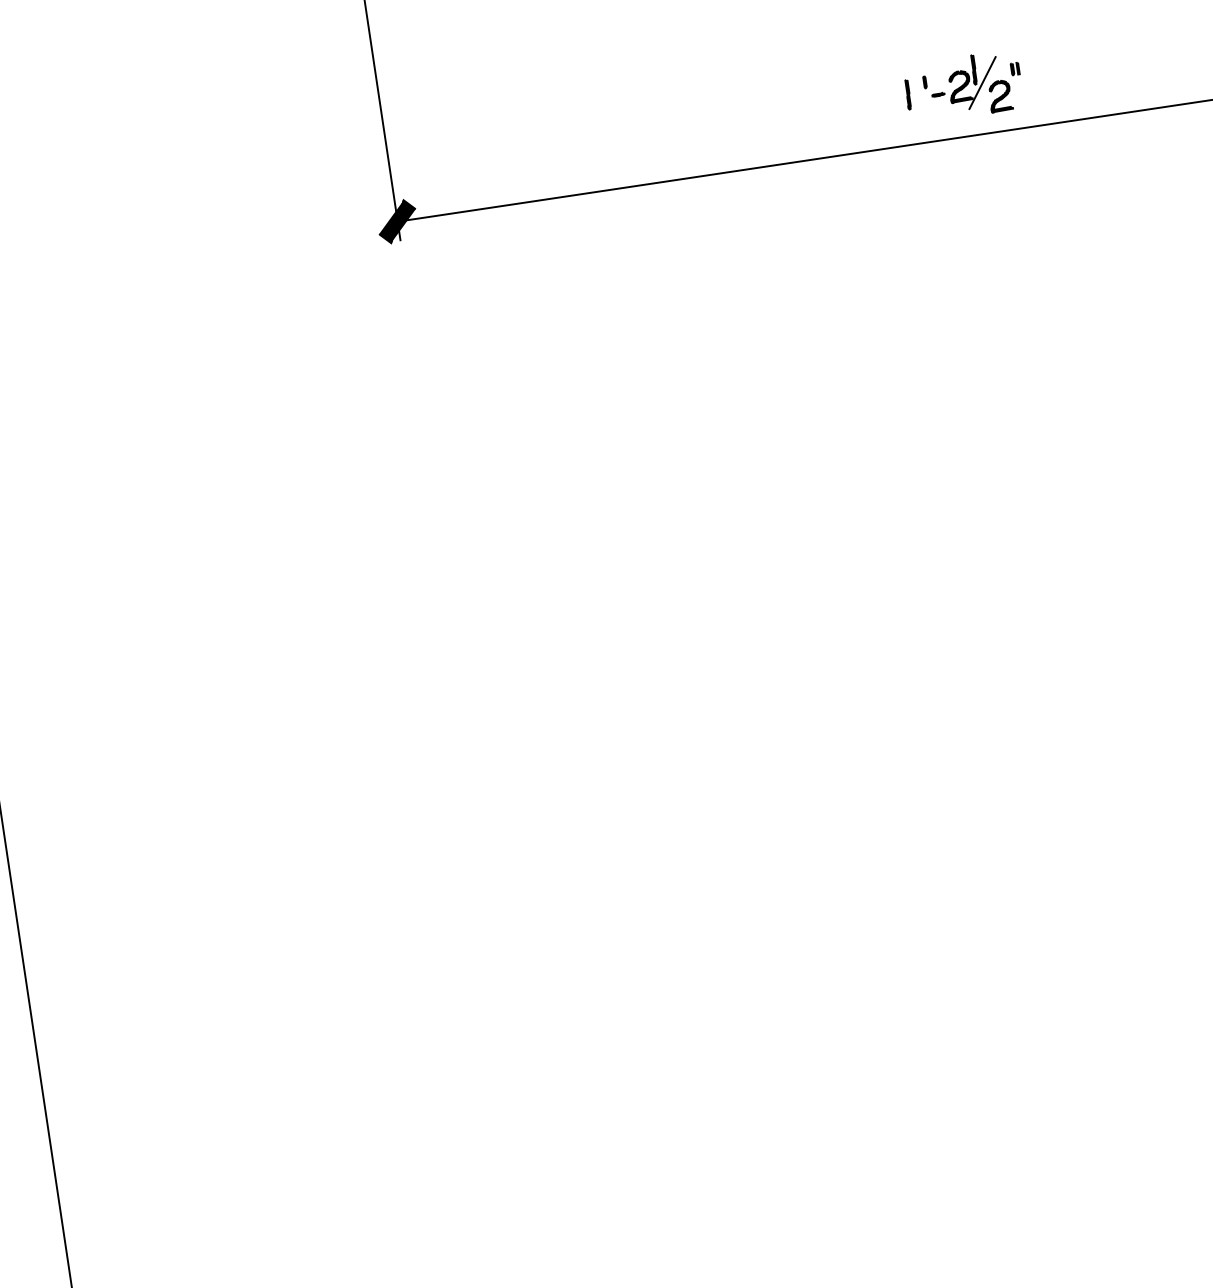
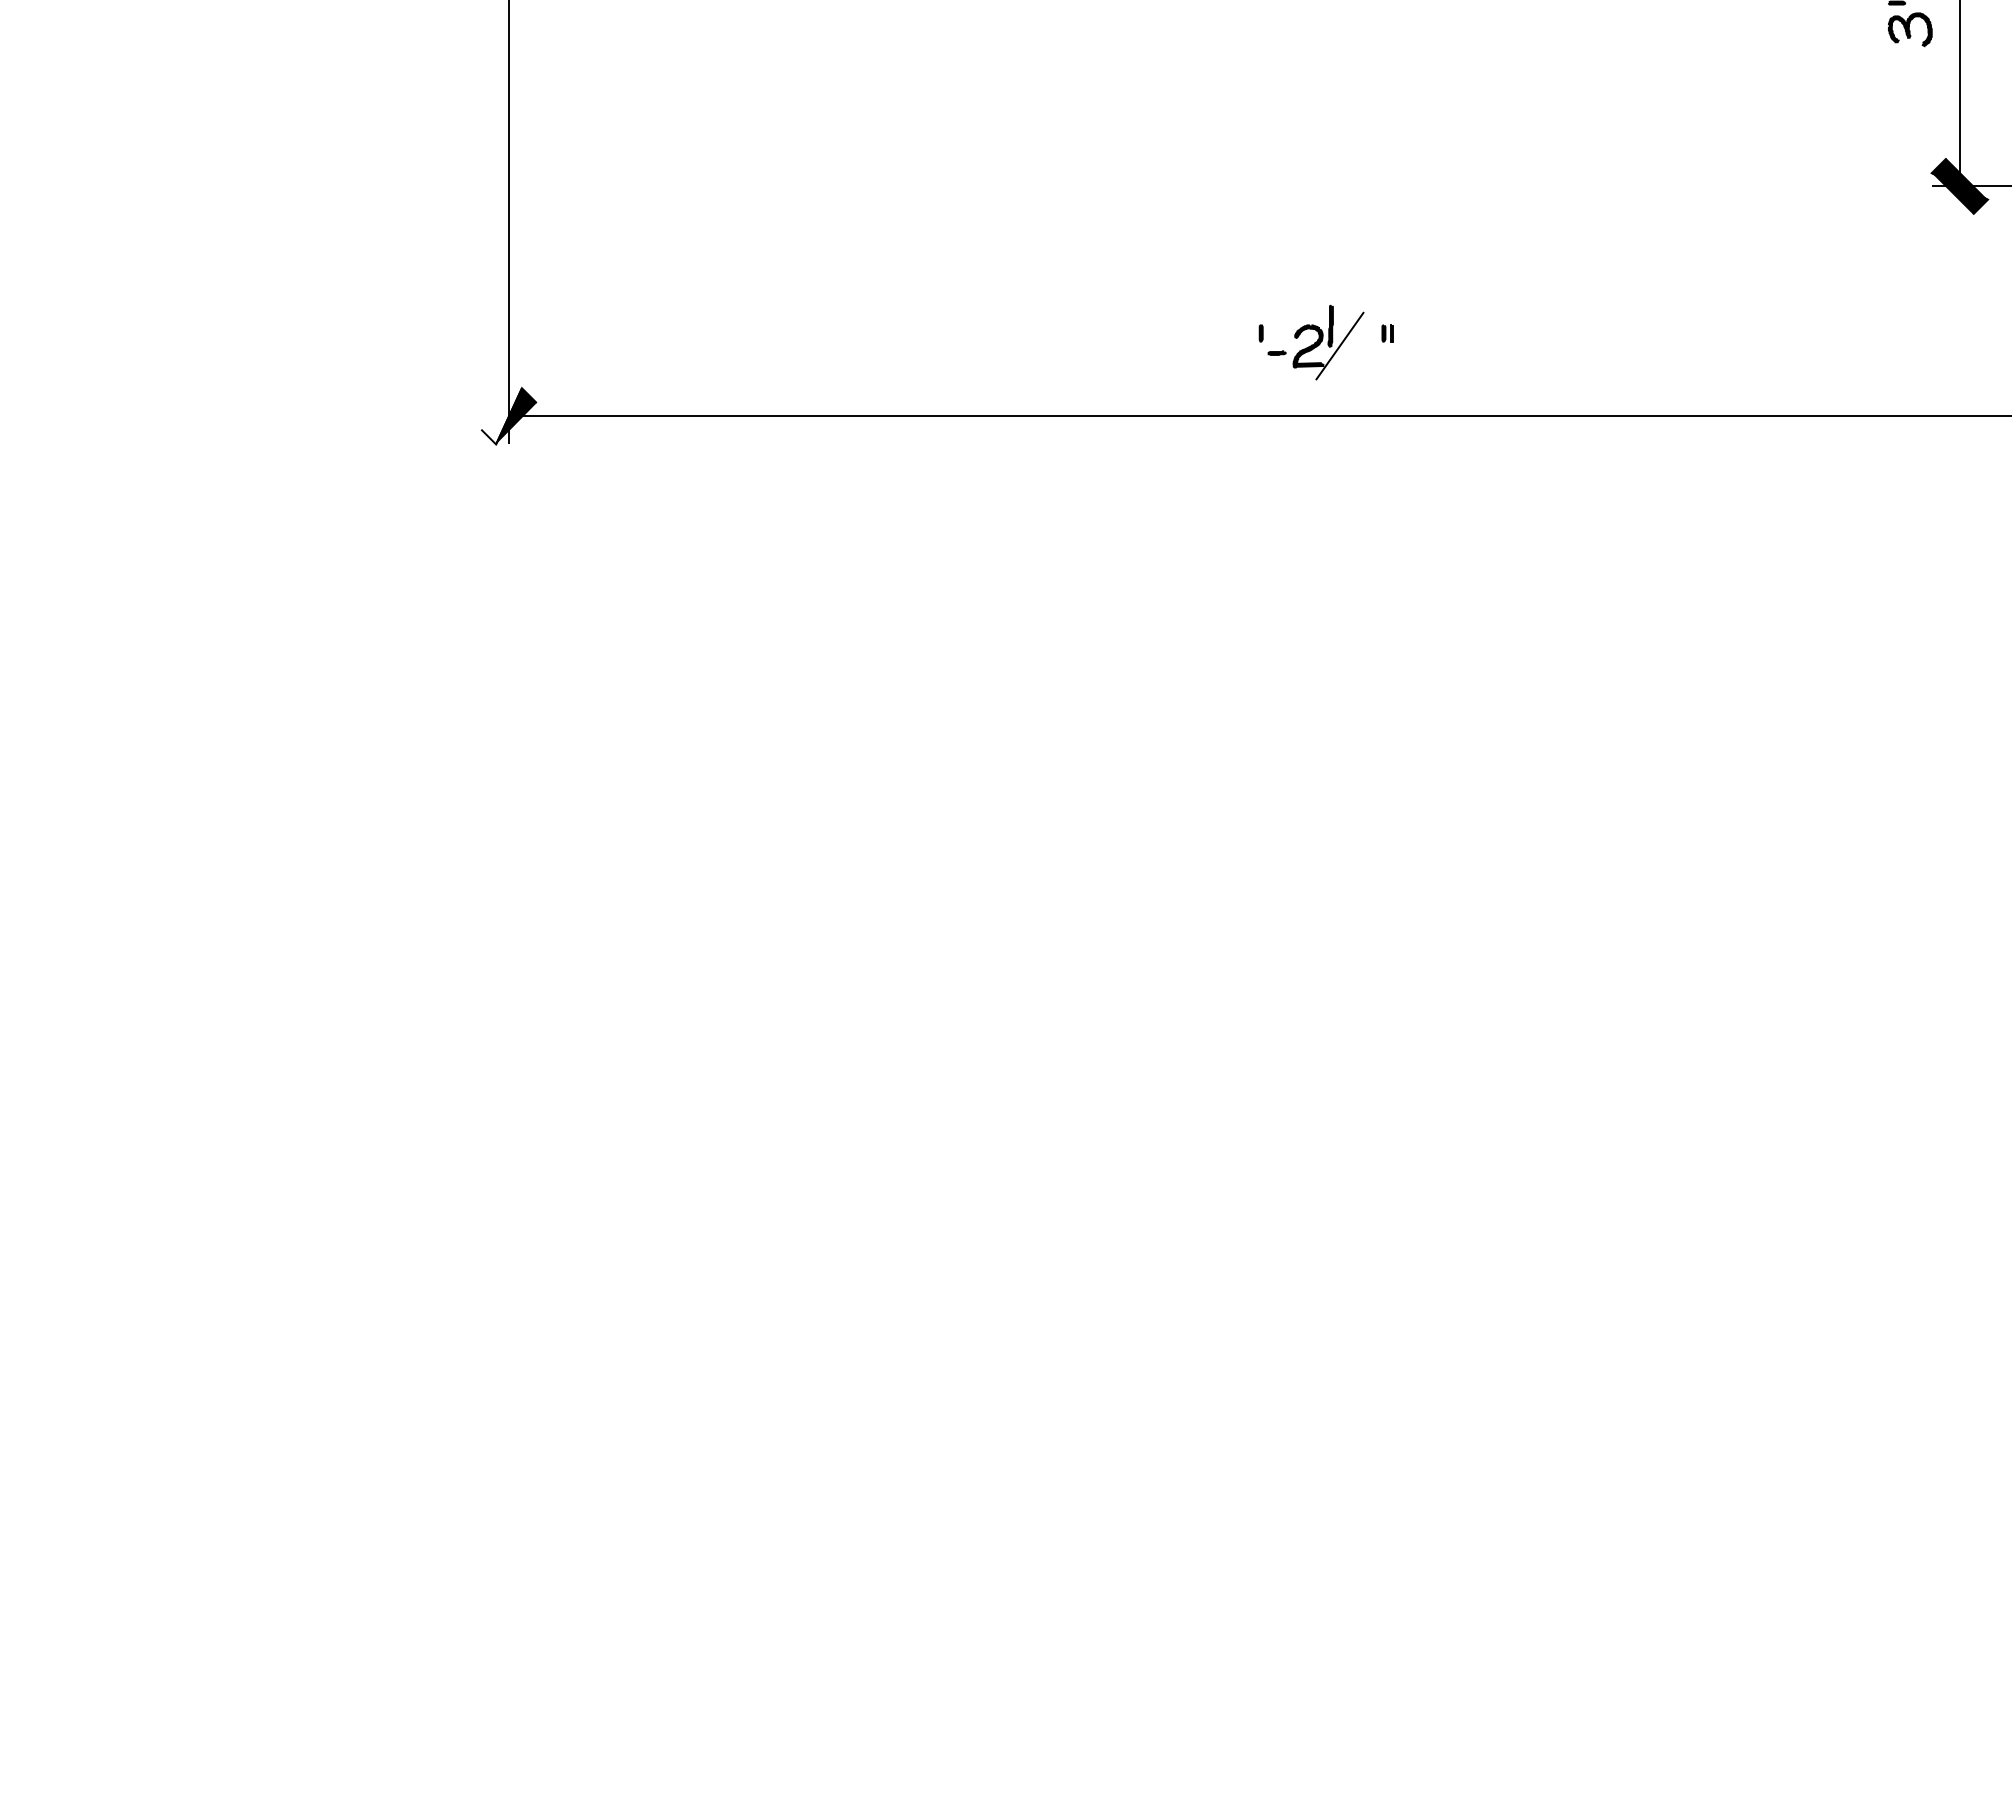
part: (908, 94) -> (1235, 346), removed
part: (1000, 96) -> (1361, 367), removed
fill: (392, 222) -> (501, 416), removed

